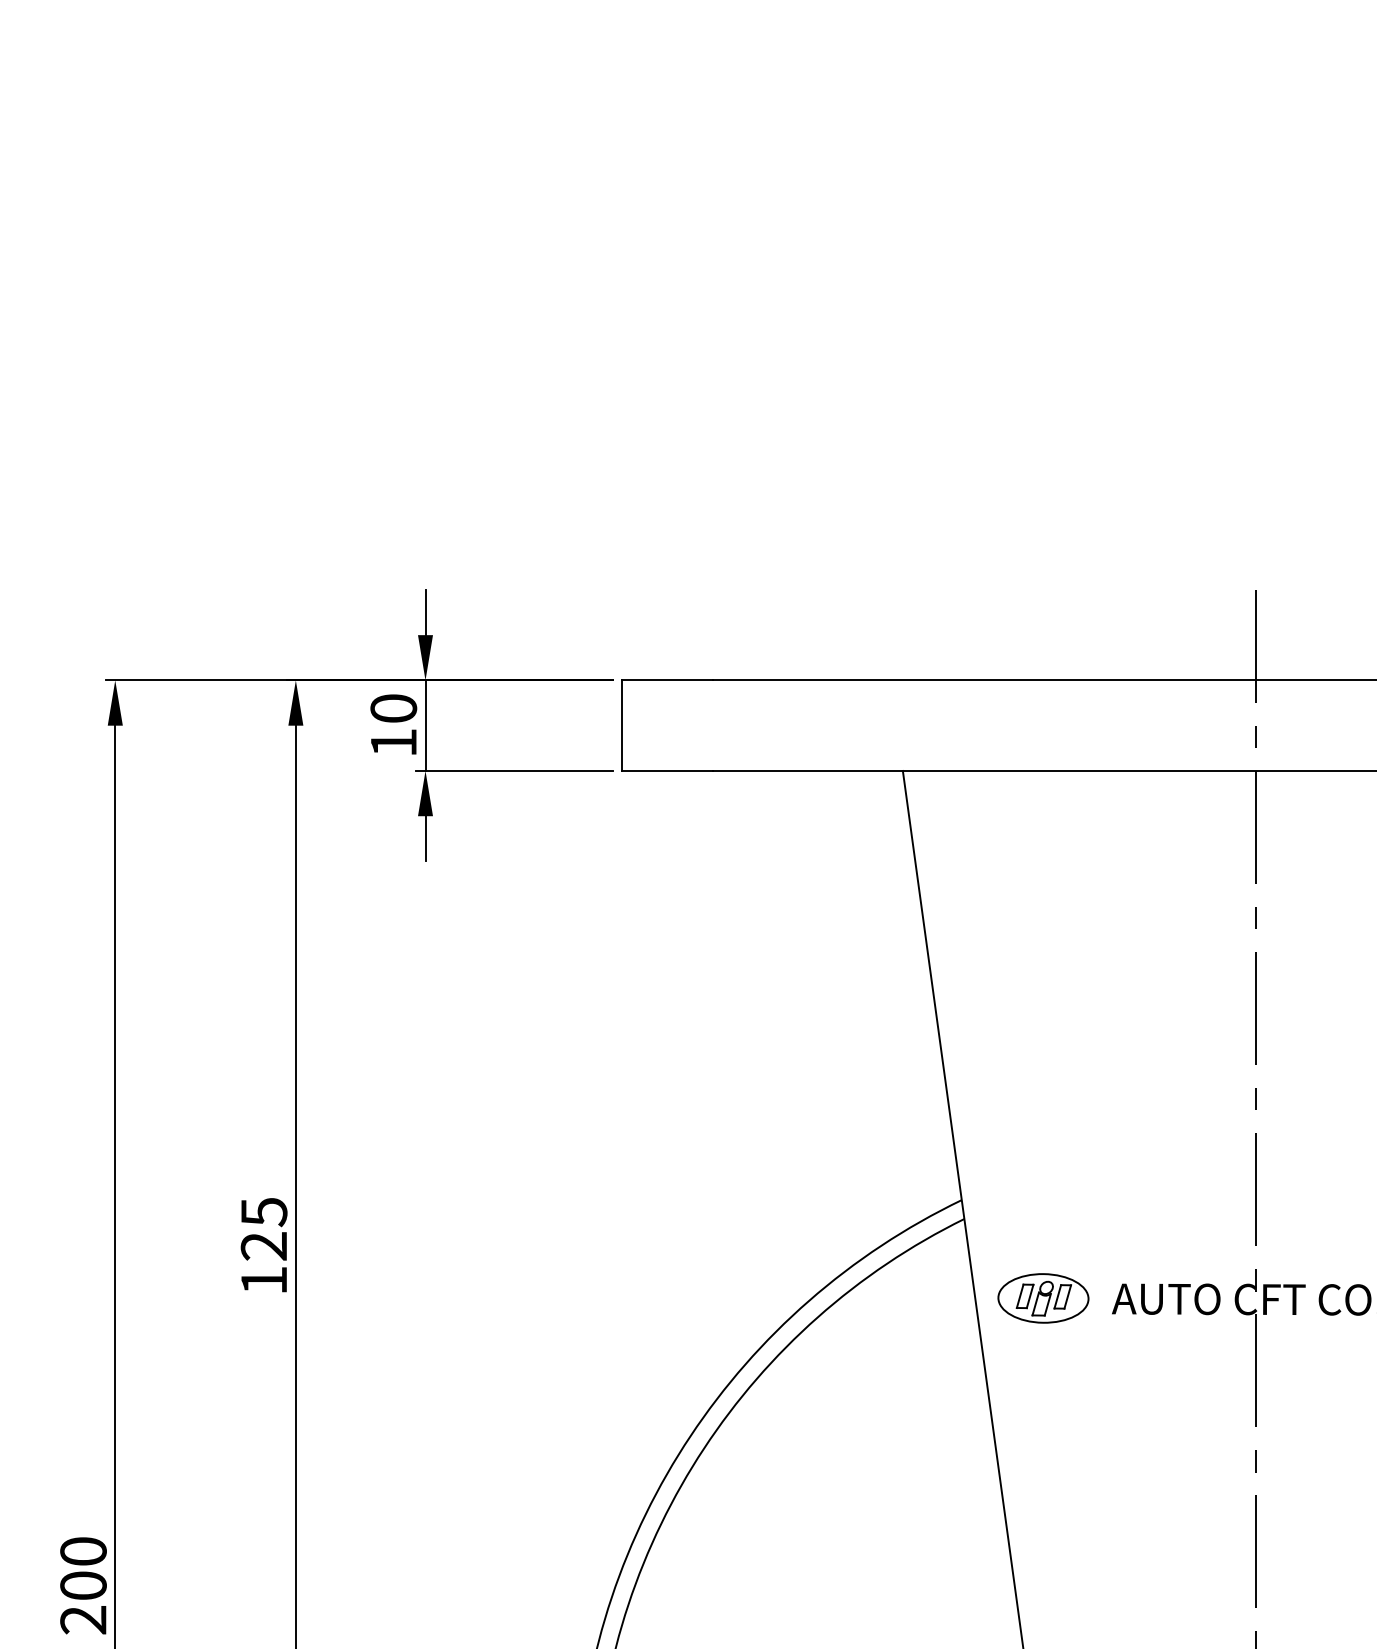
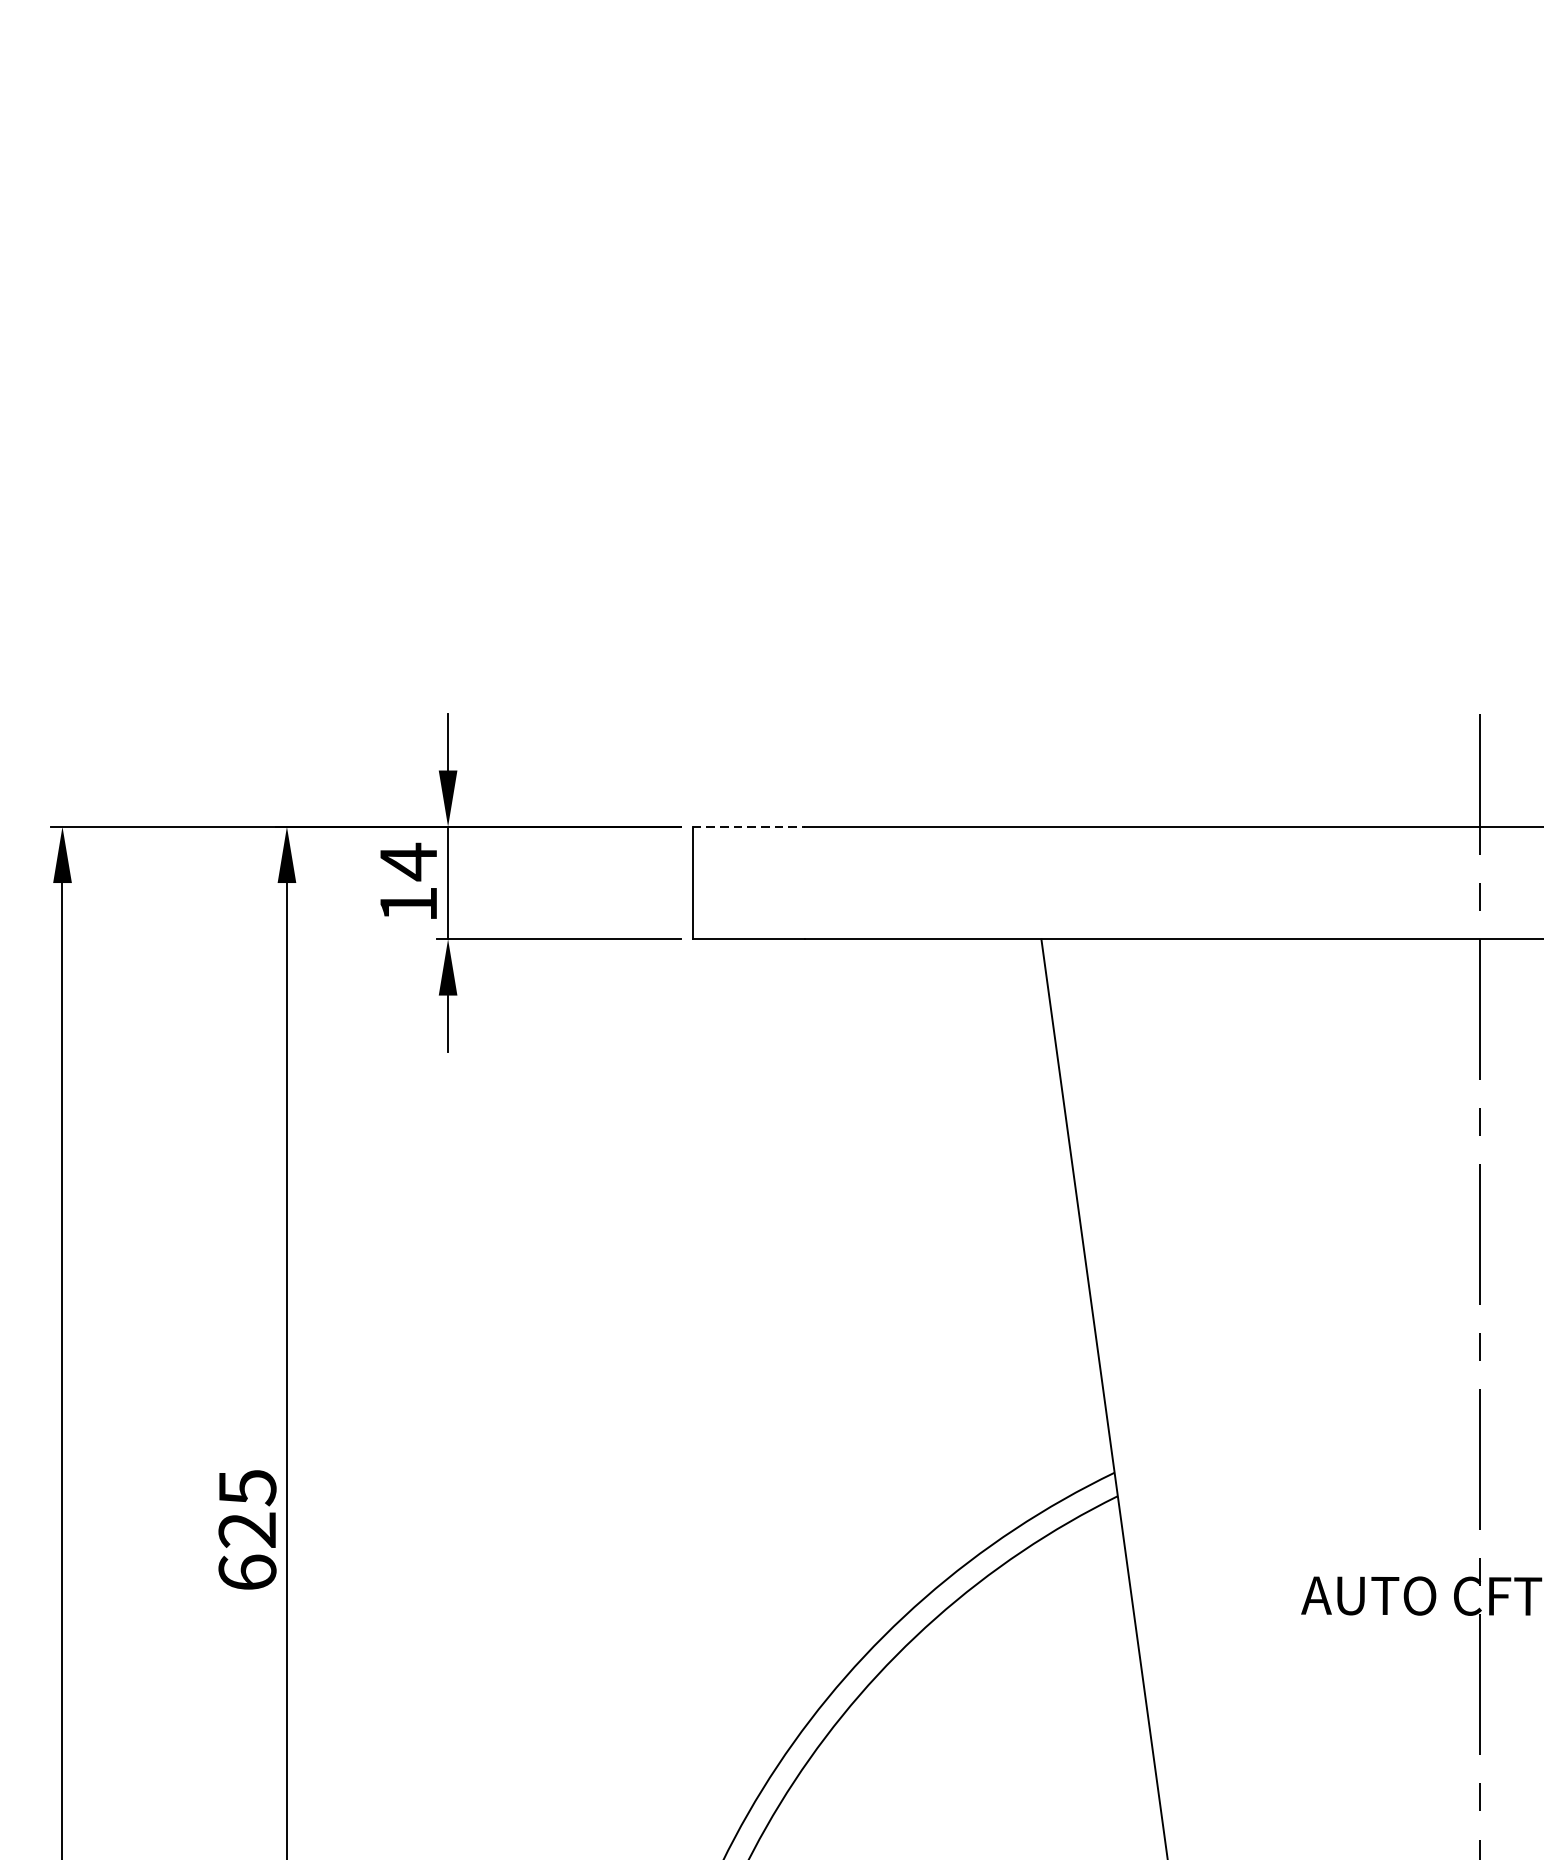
line: (668, 680) -> (750, 826), solid -> dashed
text: (393, 708) -> (408, 861), 10 -> 14
text: (263, 1280) -> (246, 1572), 125 -> 625
part: (1043, 1298) -> (1216, 1595), removed

